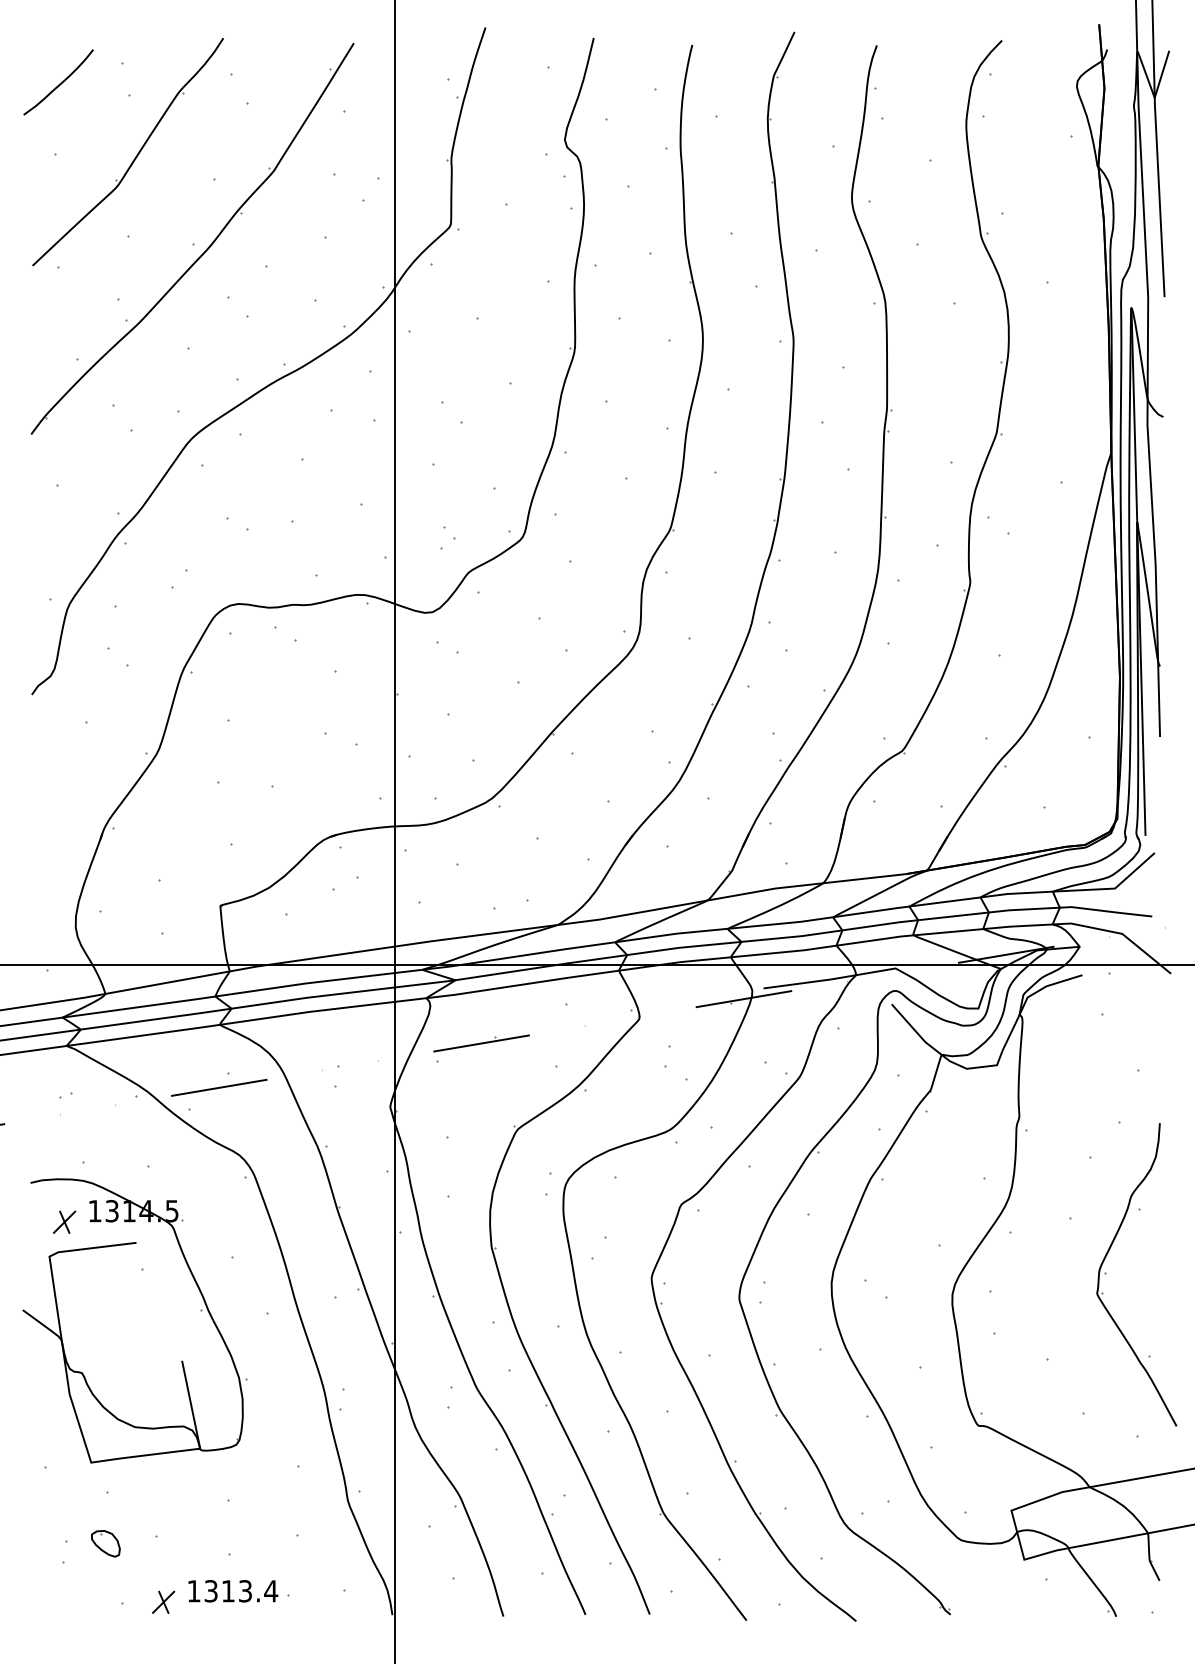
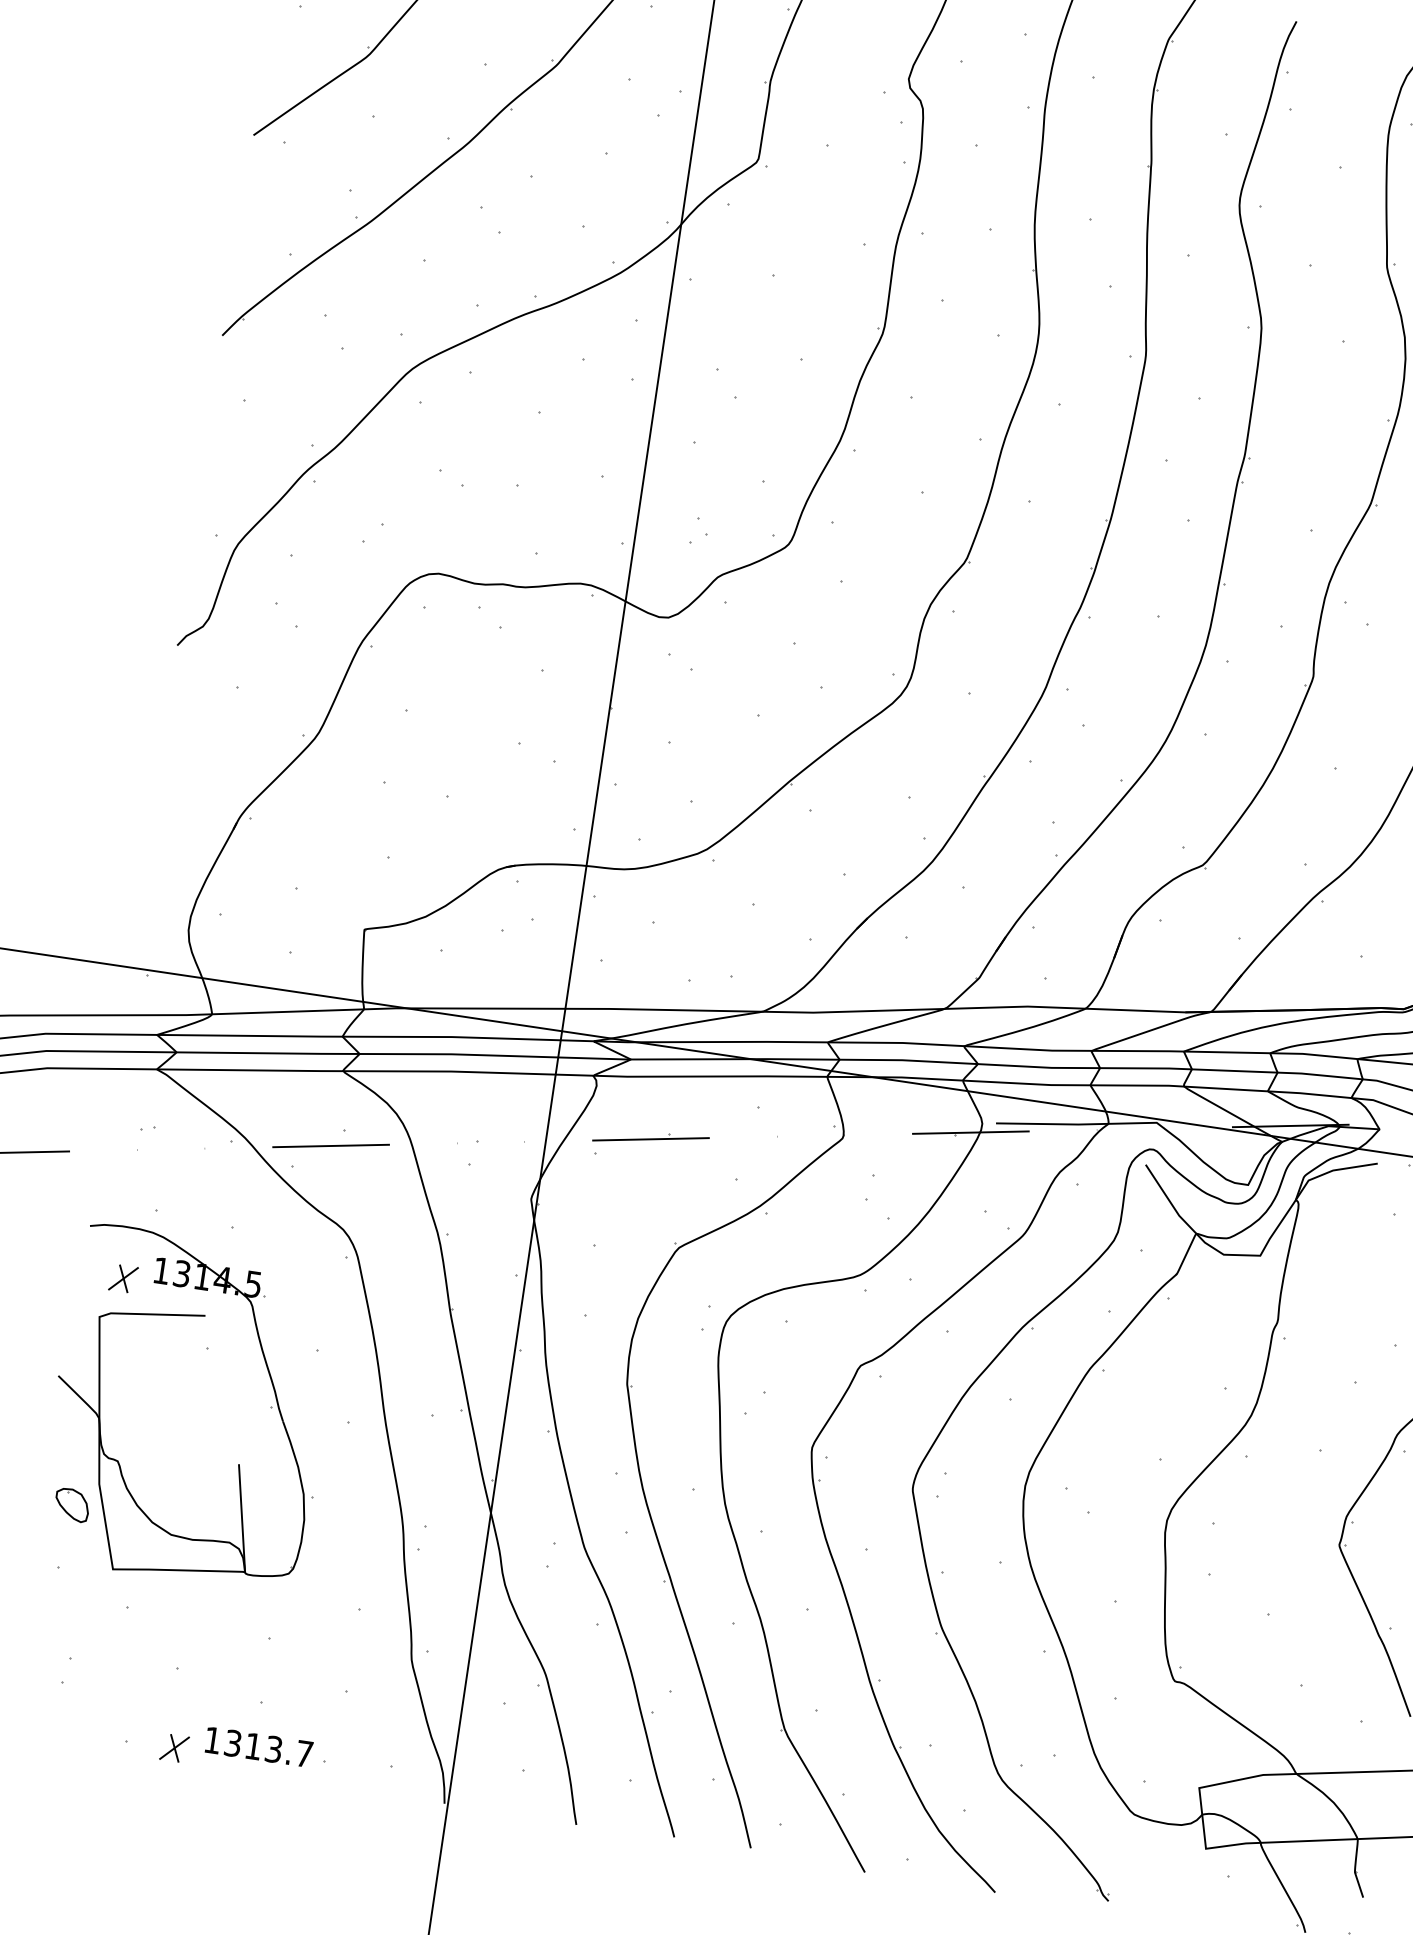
part: (105, 1543) -> (71, 1504), moved
text: (271, 1591) -> (304, 1754), 1313.4 -> 1313.7

